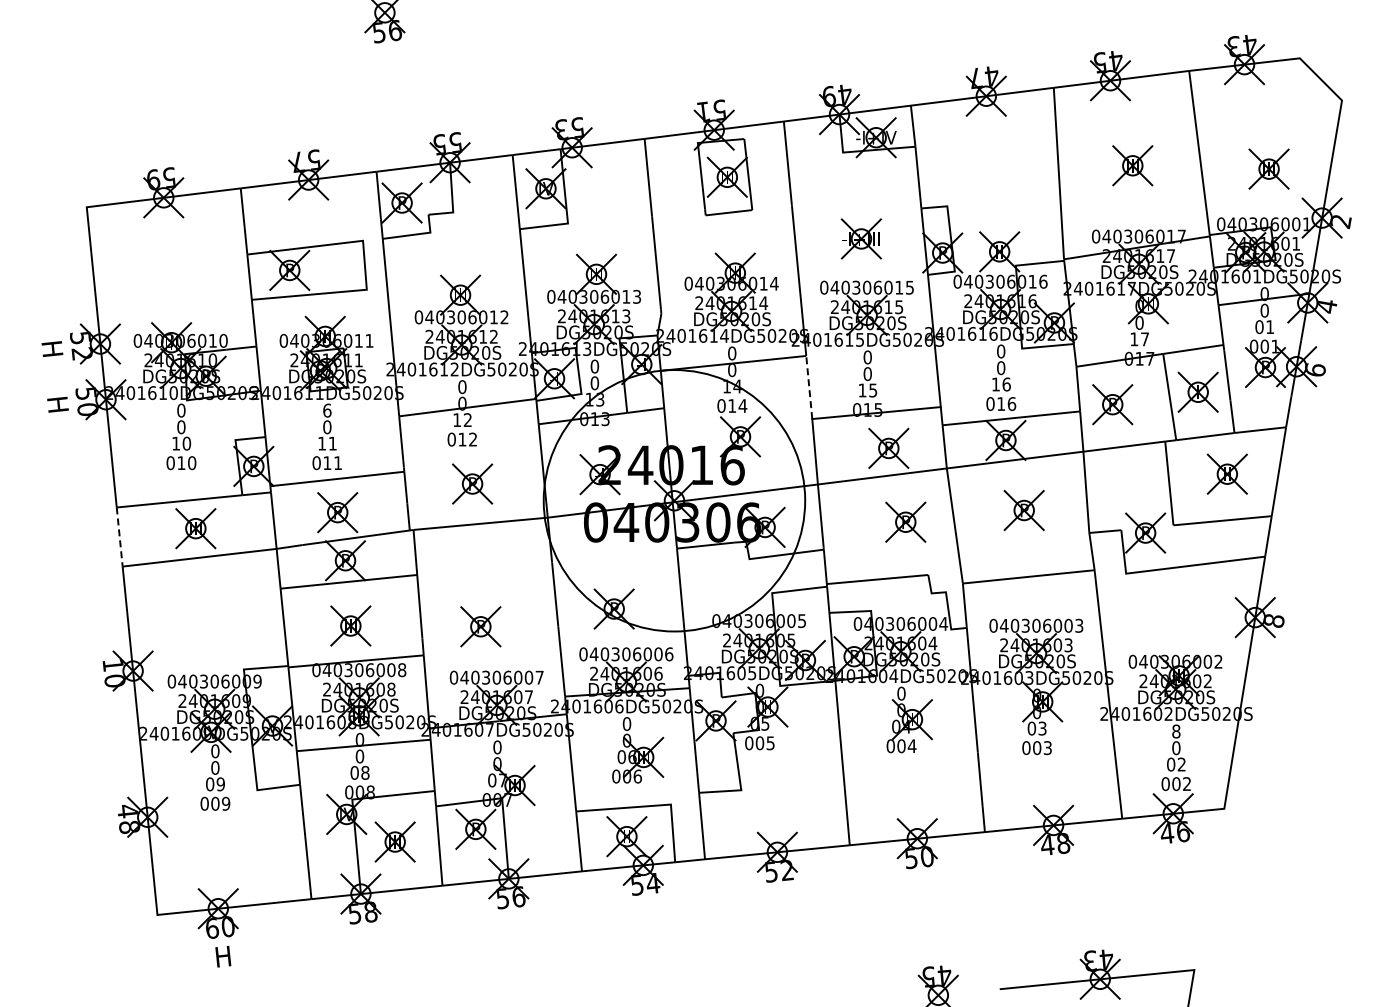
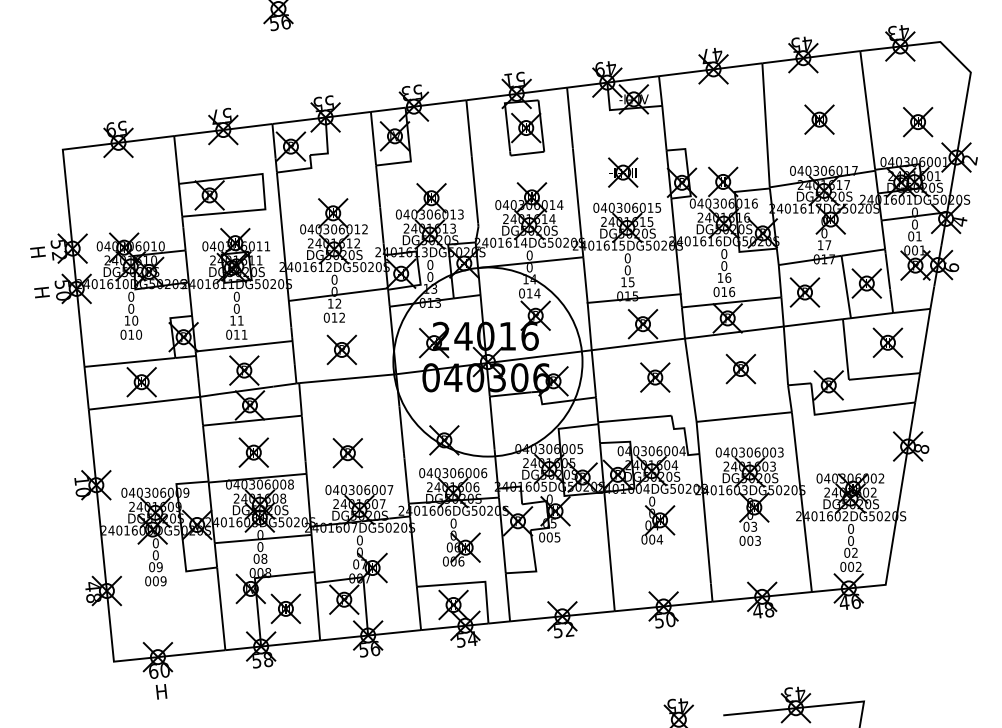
line: (809, 387) -> (585, 280), dashed -> solid
text: (327, 410) -> (236, 296), 6 -> 0
line: (119, 537) -> (86, 388), dashed -> solid
text: (1176, 731) -> (851, 528), 8 -> 0

